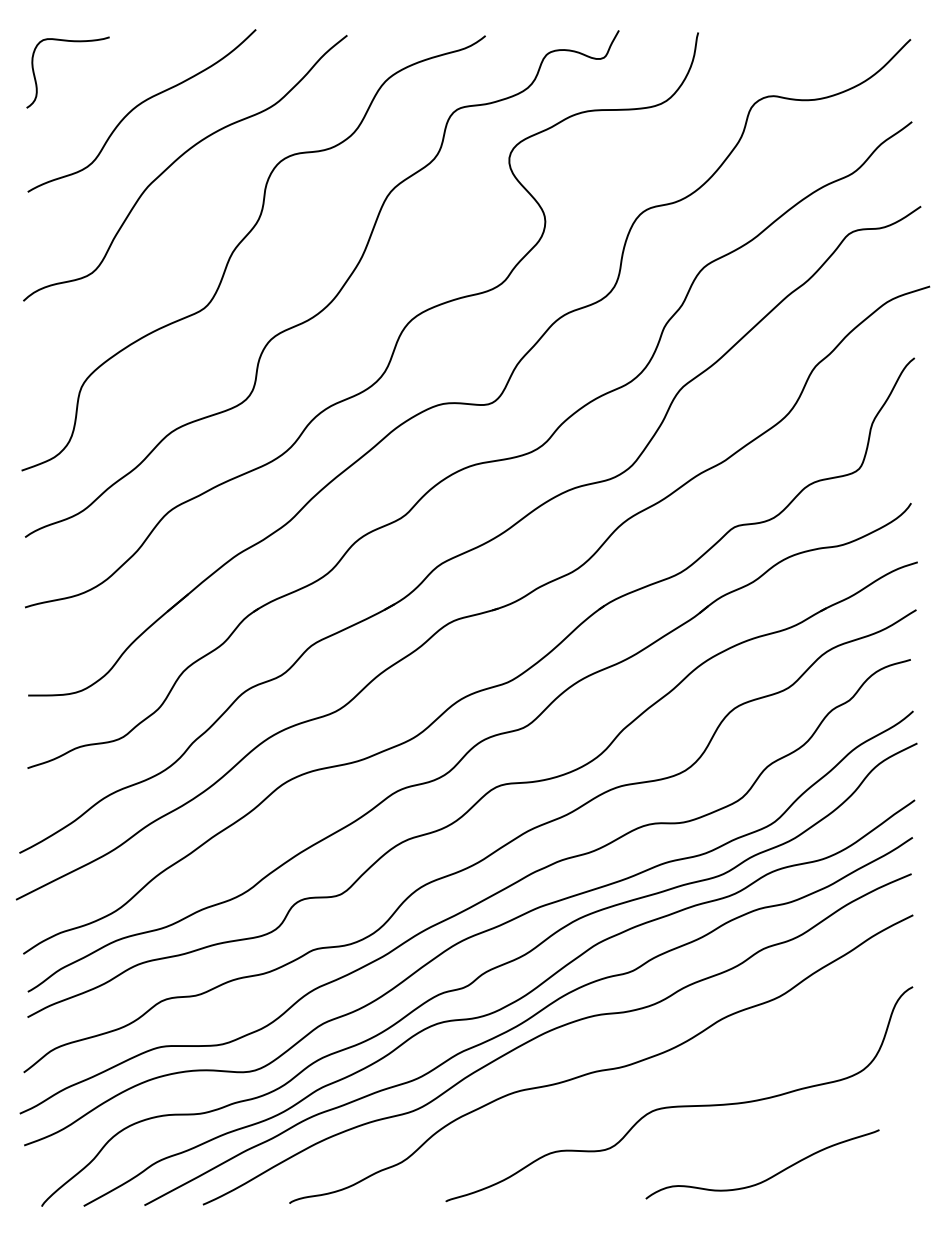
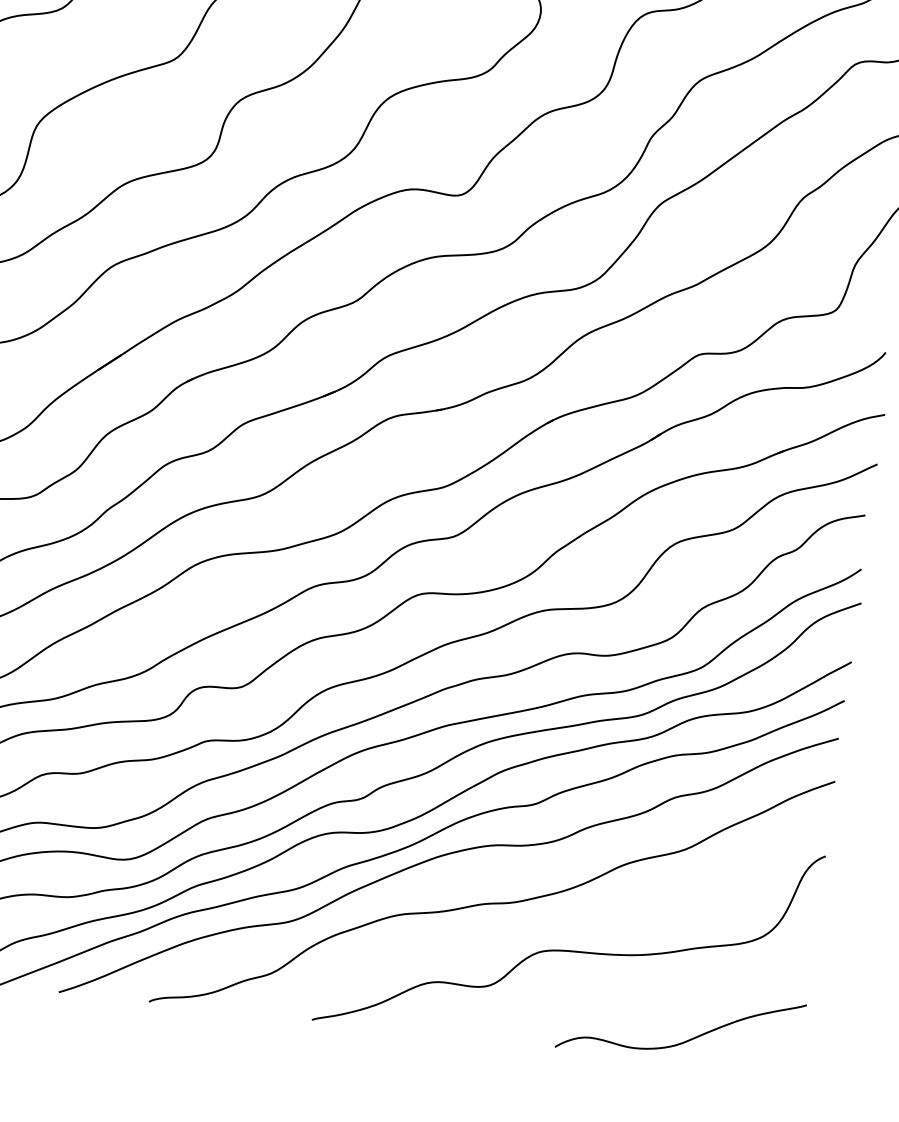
curve: (770, 1176) -> (687, 1039), moved

